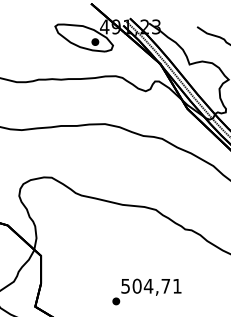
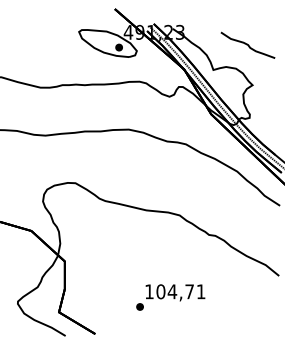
text: (125, 285) -> (149, 291), 504,71 -> 104,71

